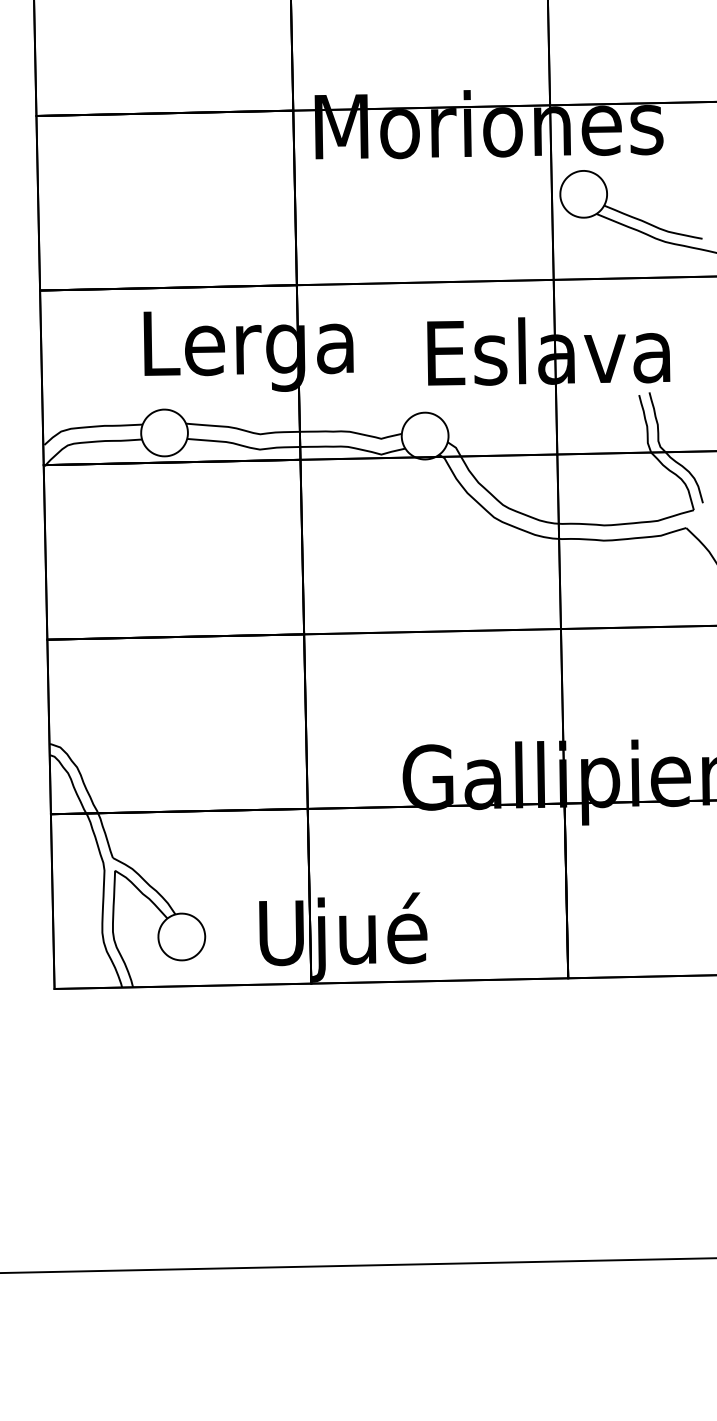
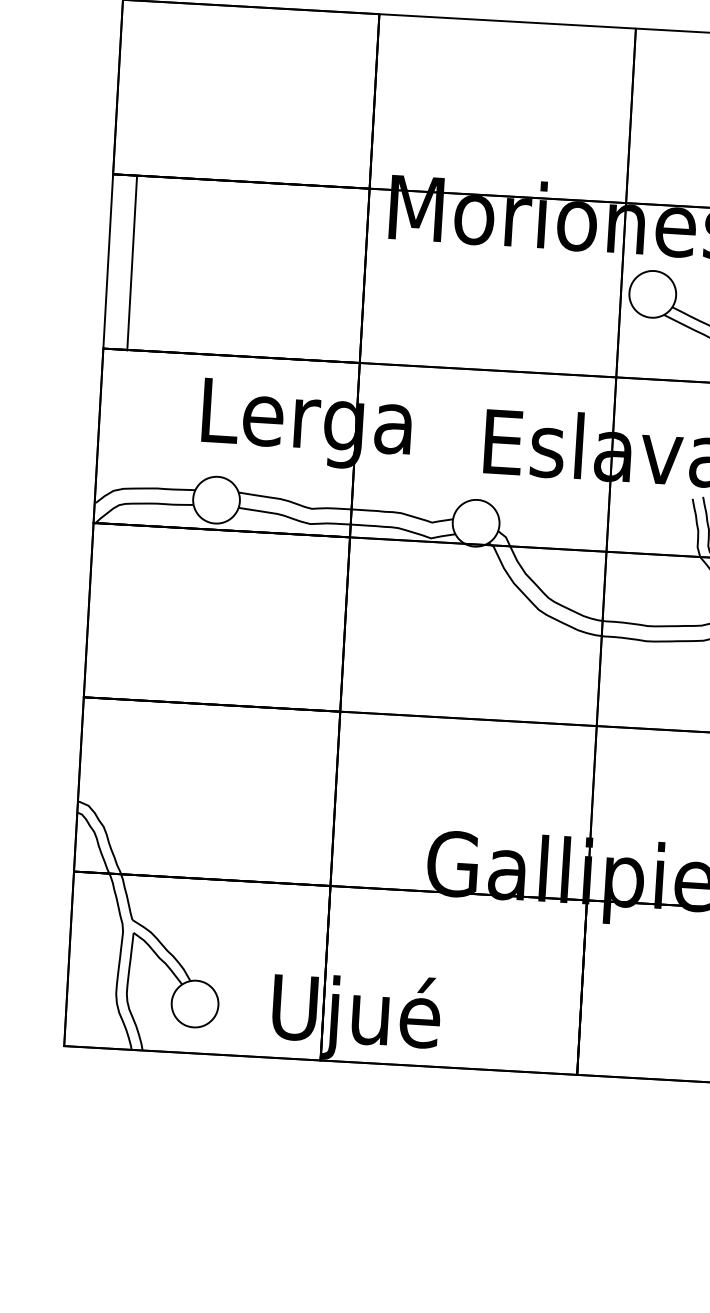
line: (38, 202) -> (132, 262), moved

